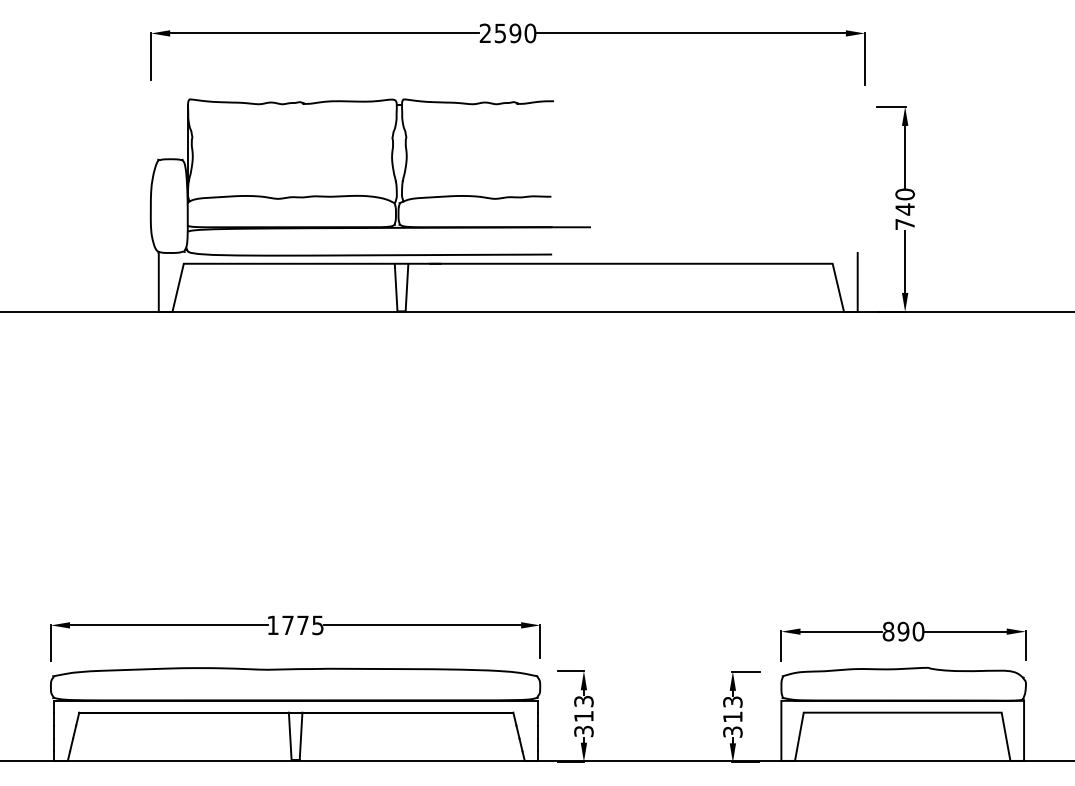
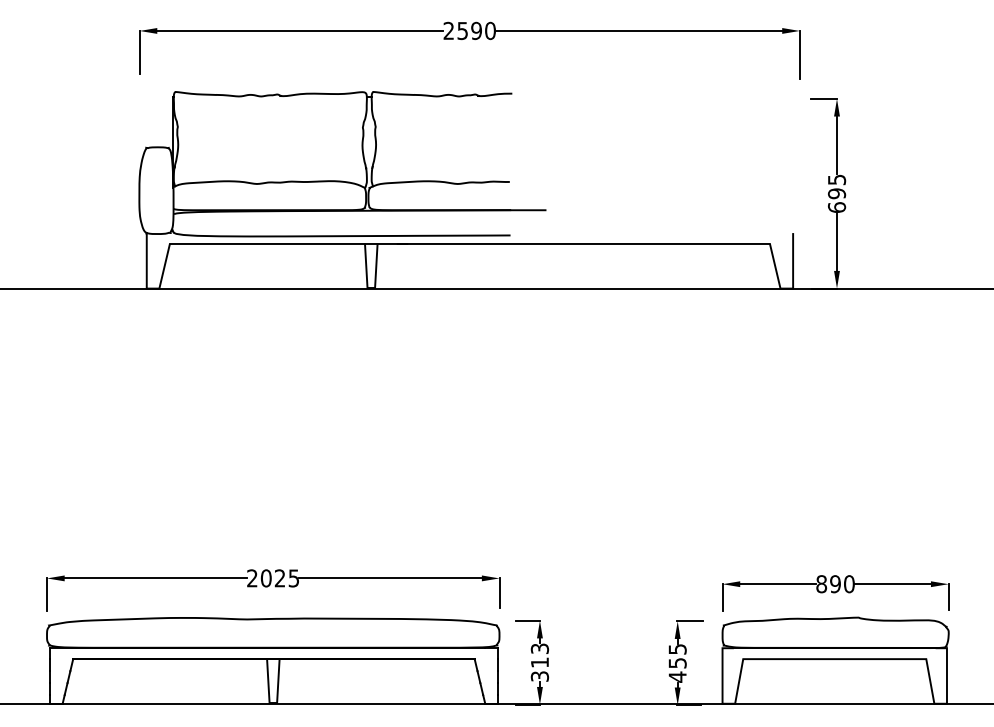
text: (904, 209) -> (836, 193), 740 -> 695
text: (288, 625) -> (266, 578), 1775 -> 2025
text: (732, 717) -> (677, 663), 313 -> 455

